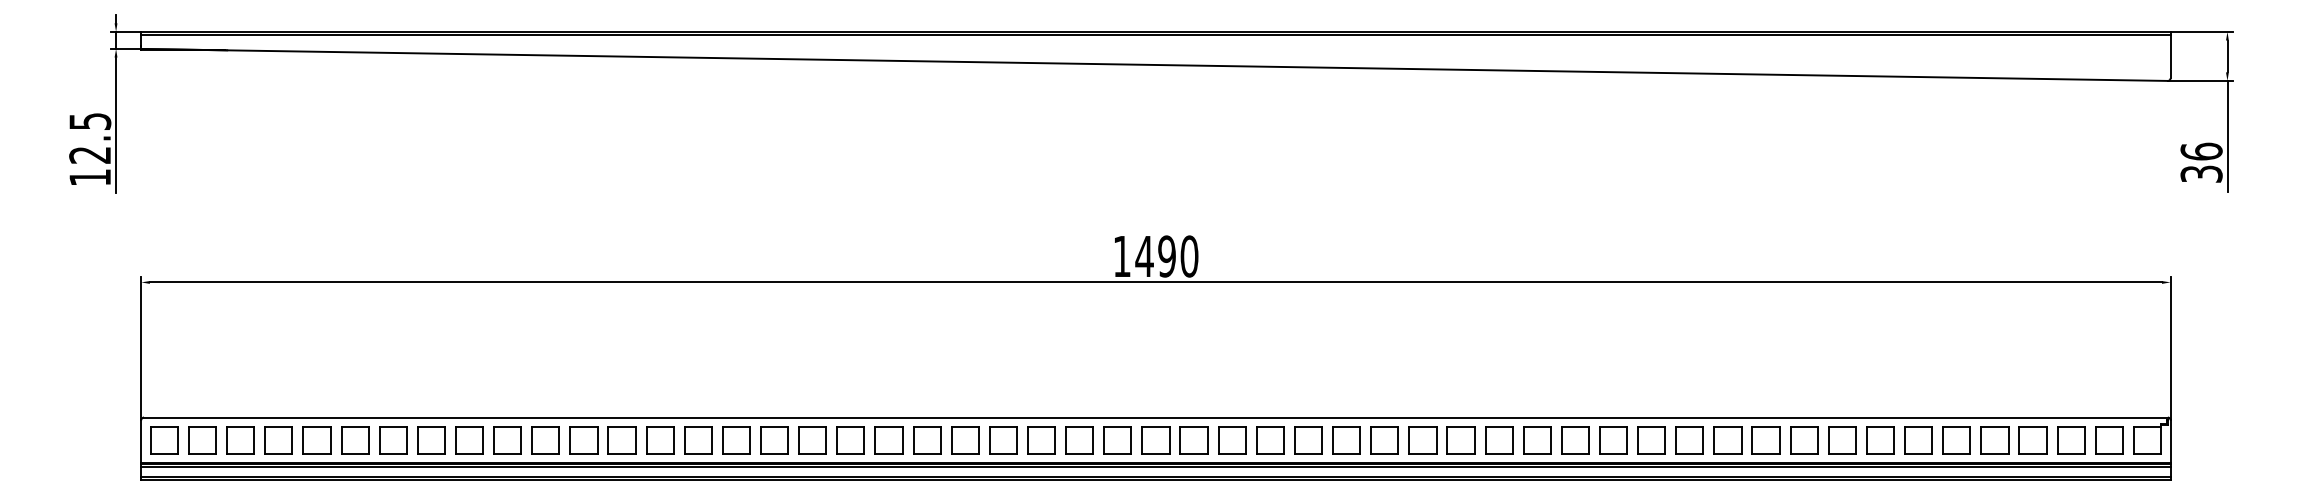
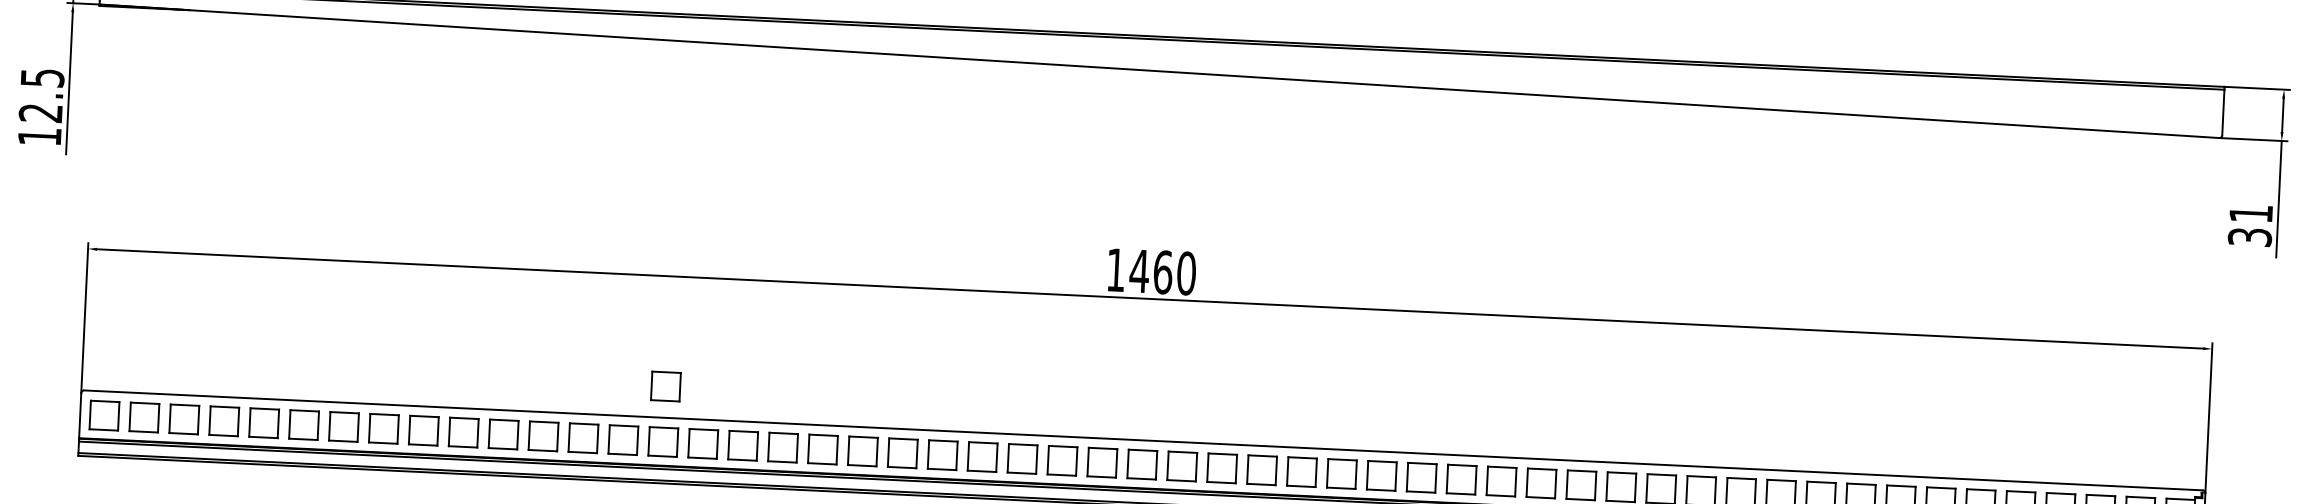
text: (2201, 151) -> (2251, 213), 36 -> 31
text: (1167, 256) -> (1163, 272), 1490 -> 1460
part: (698, 387) -> (666, 386), added

